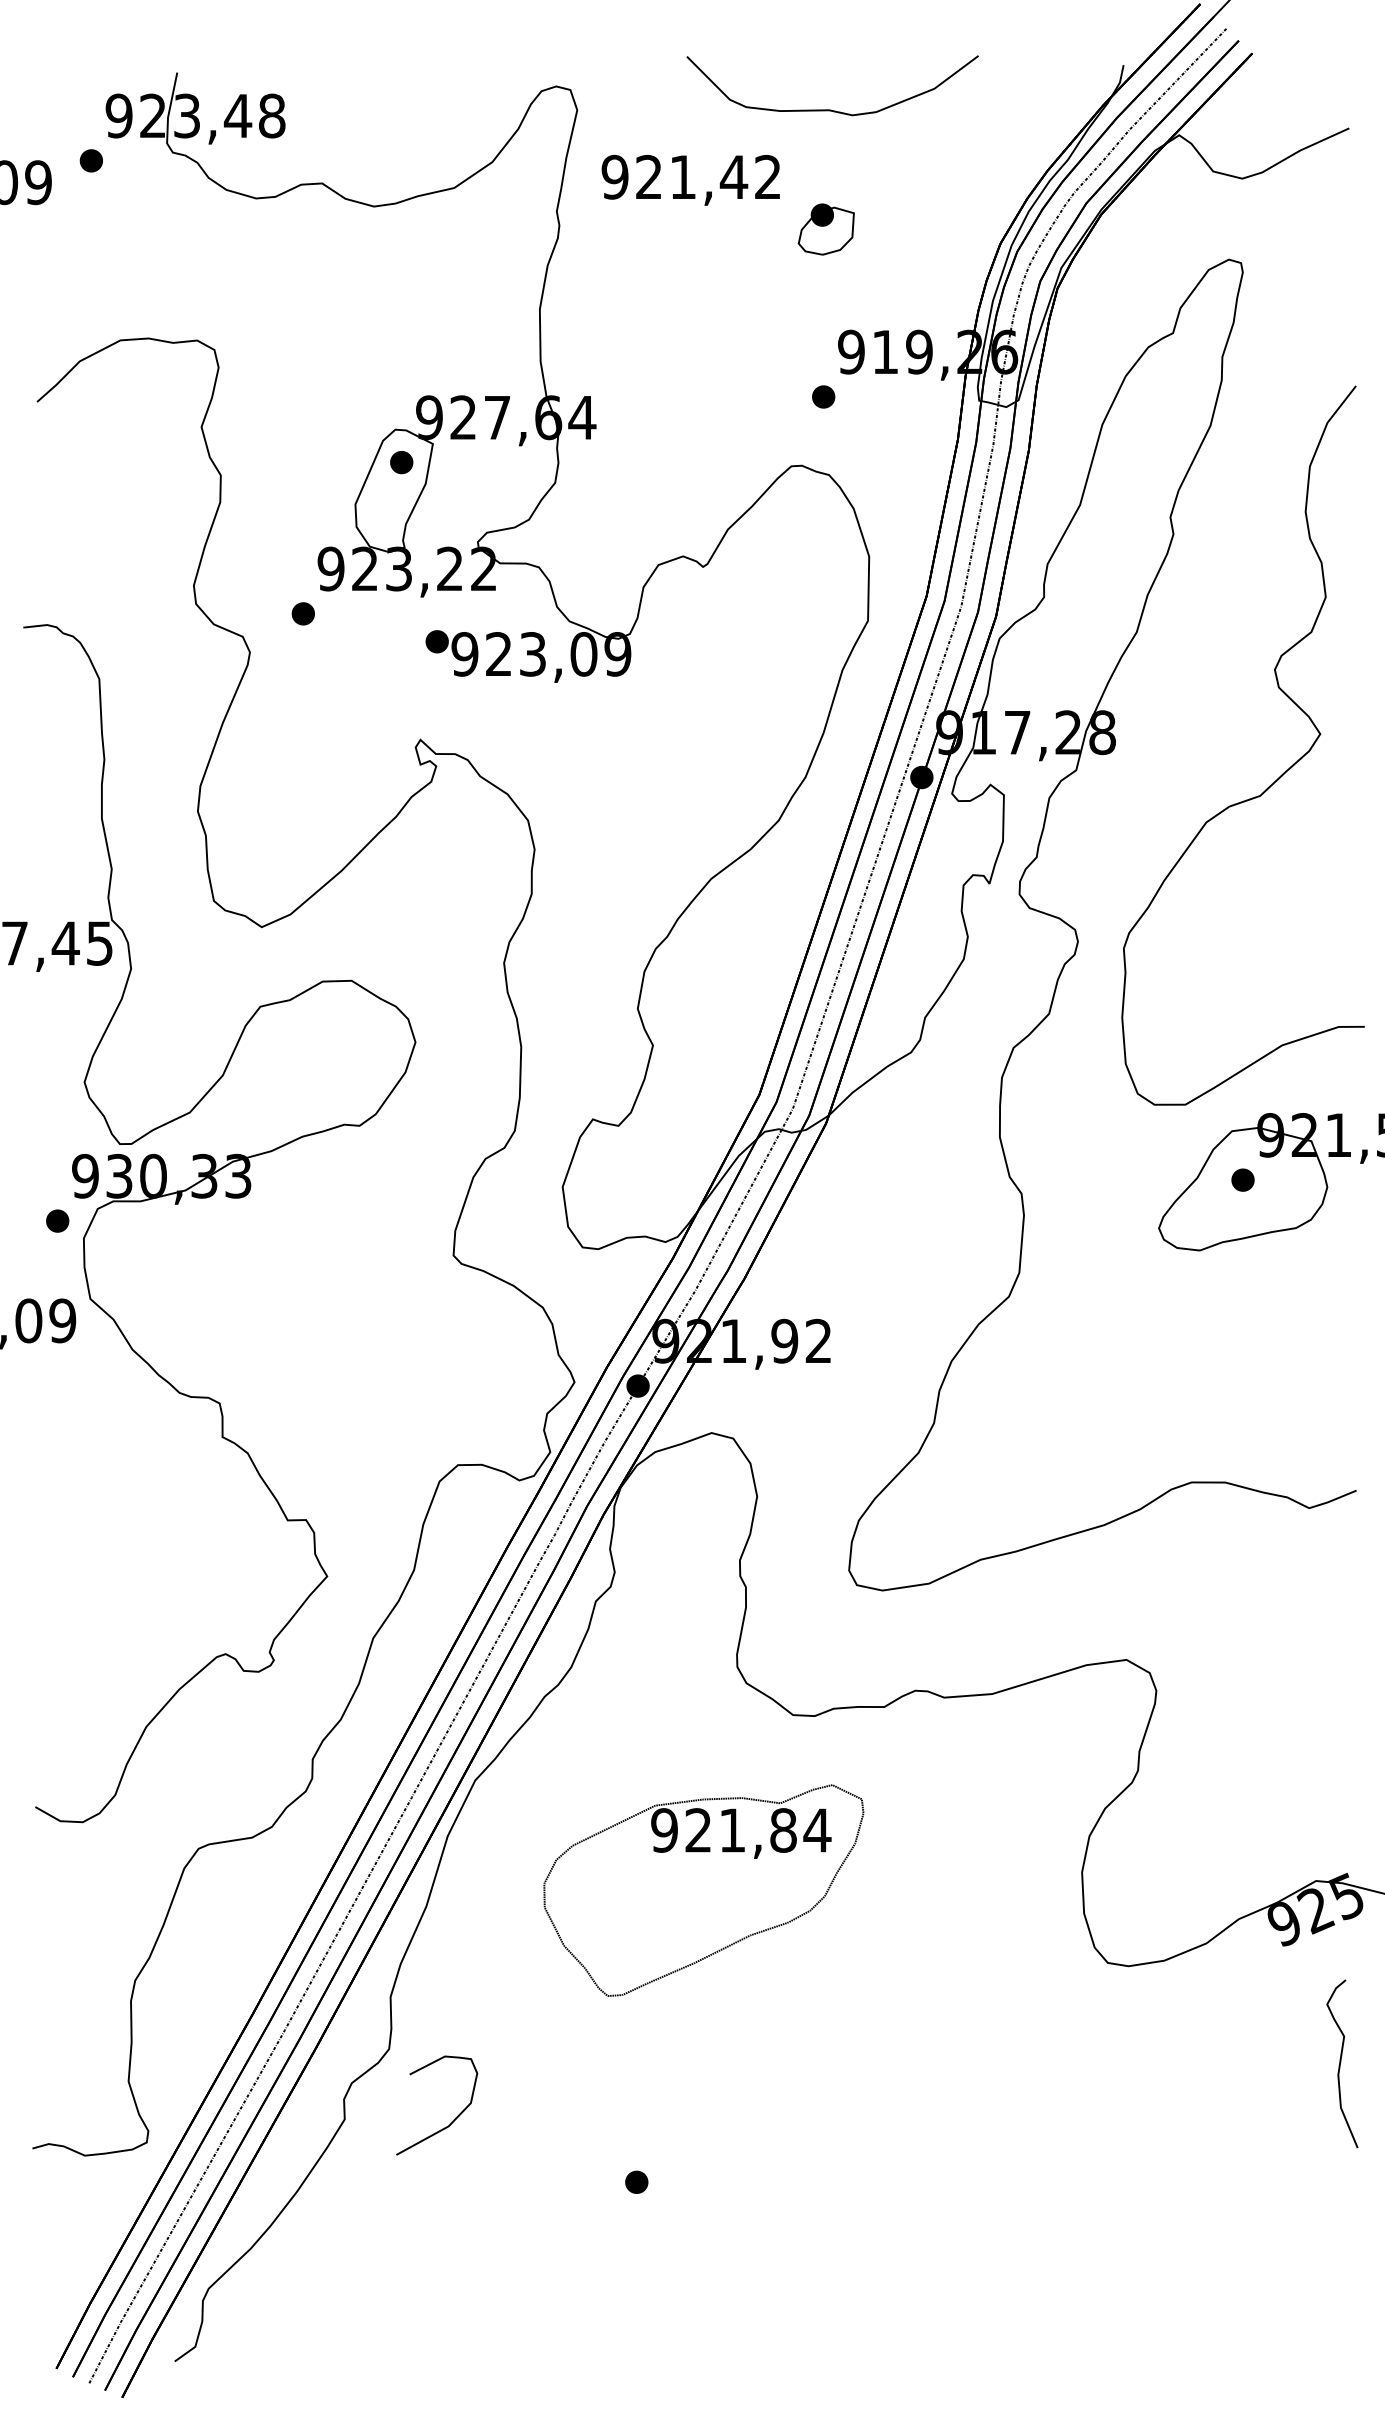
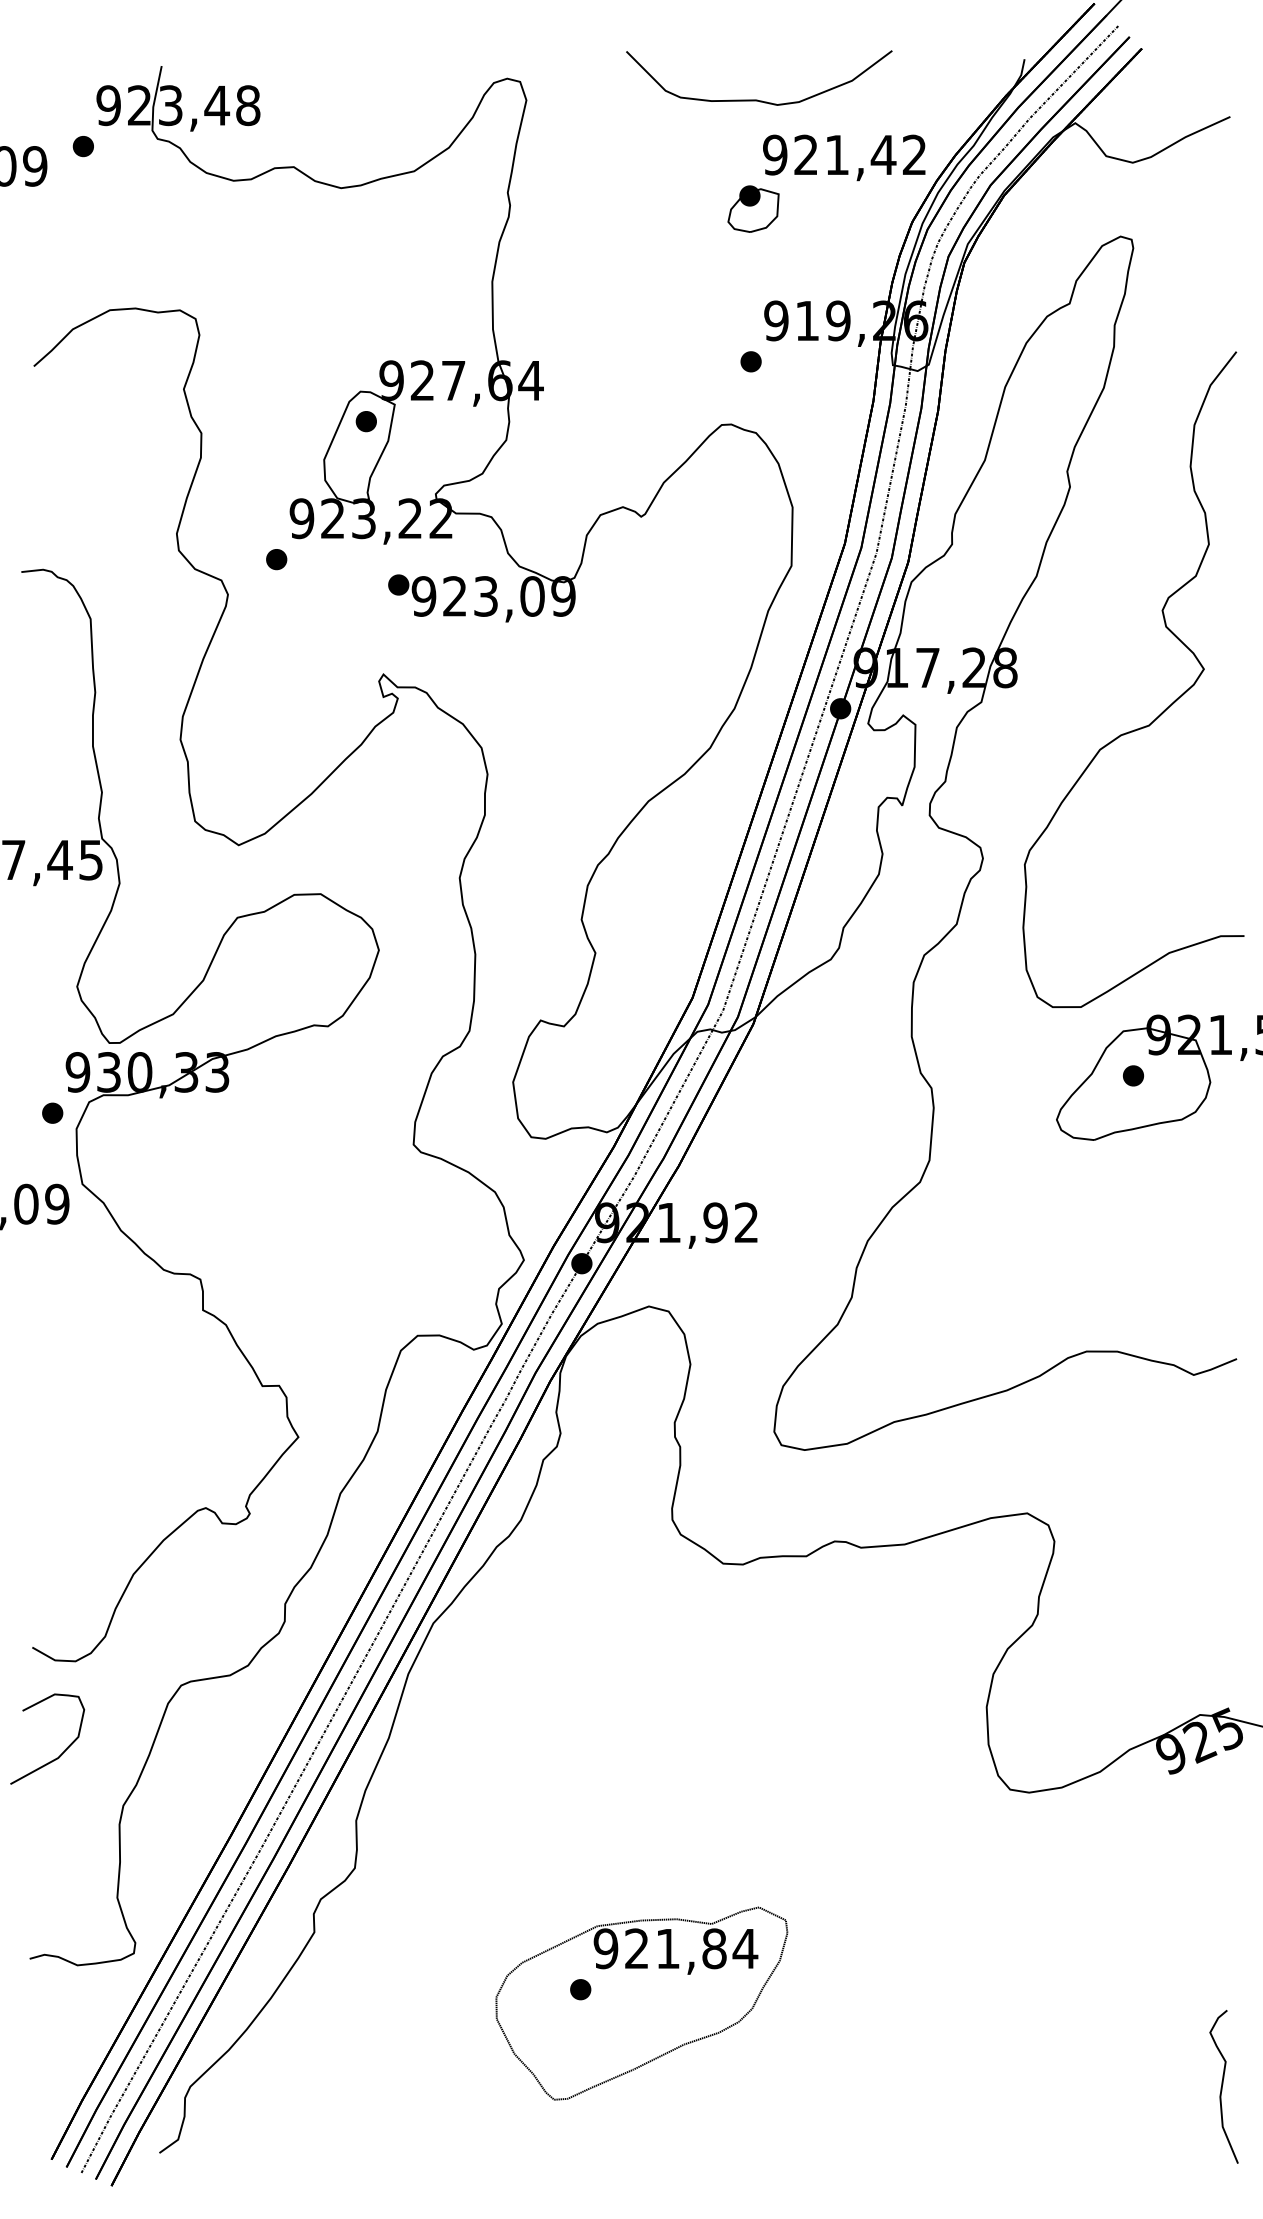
text: (690, 179) -> (843, 157), moved
part: (703, 1890) -> (641, 2003), moved
curve: (1341, 2062) -> (1223, 2085), moved
curve: (452, 2120) -> (61, 1752), moved

